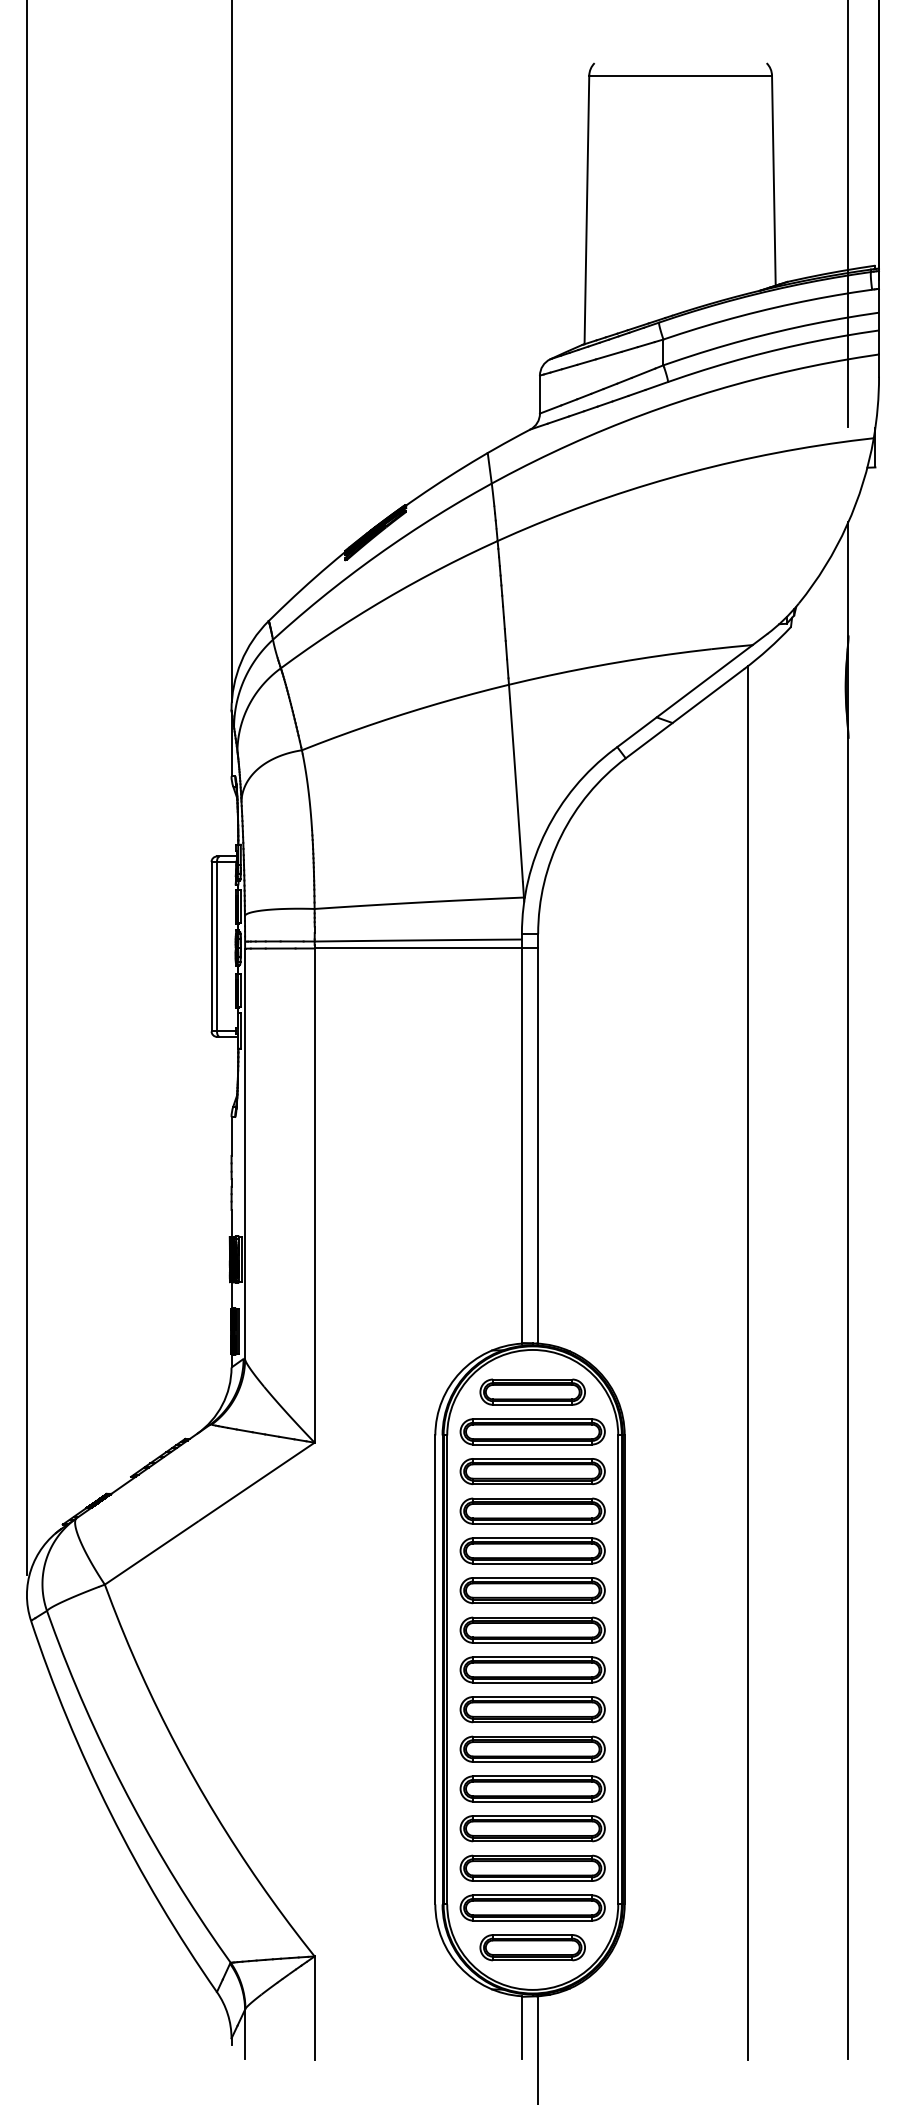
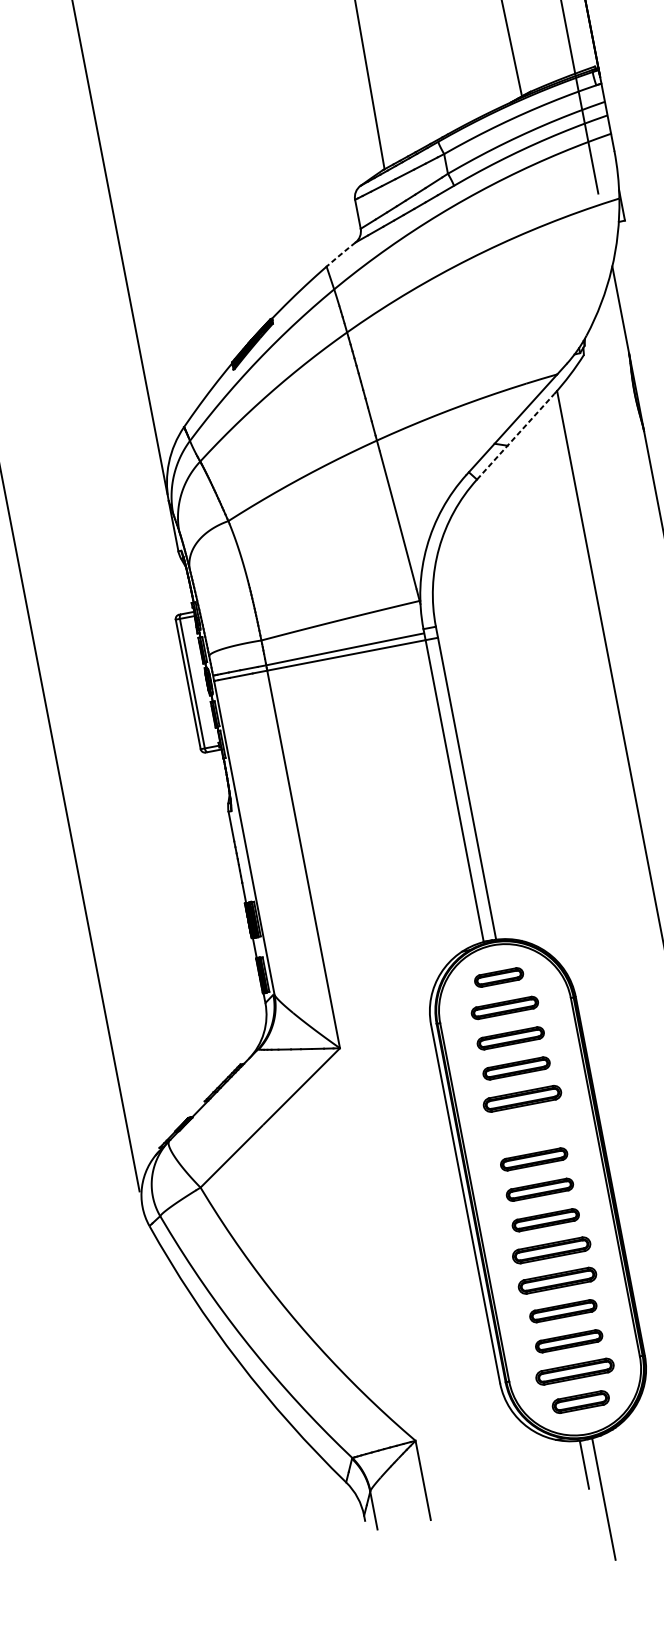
line: (509, 440) -> (341, 253), solid -> dashed
line: (685, 713) -> (516, 436), solid -> dashed
part: (532, 1391) -> (498, 977), size x0.6
part: (532, 1431) -> (504, 1007), size x0.6
part: (532, 1471) -> (510, 1038), size x0.6
part: (532, 1510) -> (516, 1068), size x0.6
part: (532, 1550) -> (522, 1098), size x0.7
part: (532, 1590) -> (528, 1129), removed
part: (532, 1629) -> (533, 1158), size x0.6
part: (532, 1669) -> (539, 1189), size x0.6
part: (532, 1709) -> (545, 1220), size x0.6
part: (532, 1748) -> (551, 1249), size x0.7
part: (532, 1788) -> (557, 1280), size x0.7
part: (532, 1828) -> (563, 1311), size x0.6
part: (532, 1867) -> (568, 1340), size x0.6
part: (532, 1907) -> (574, 1371), size x0.7
part: (532, 1947) -> (580, 1401), size x0.7

